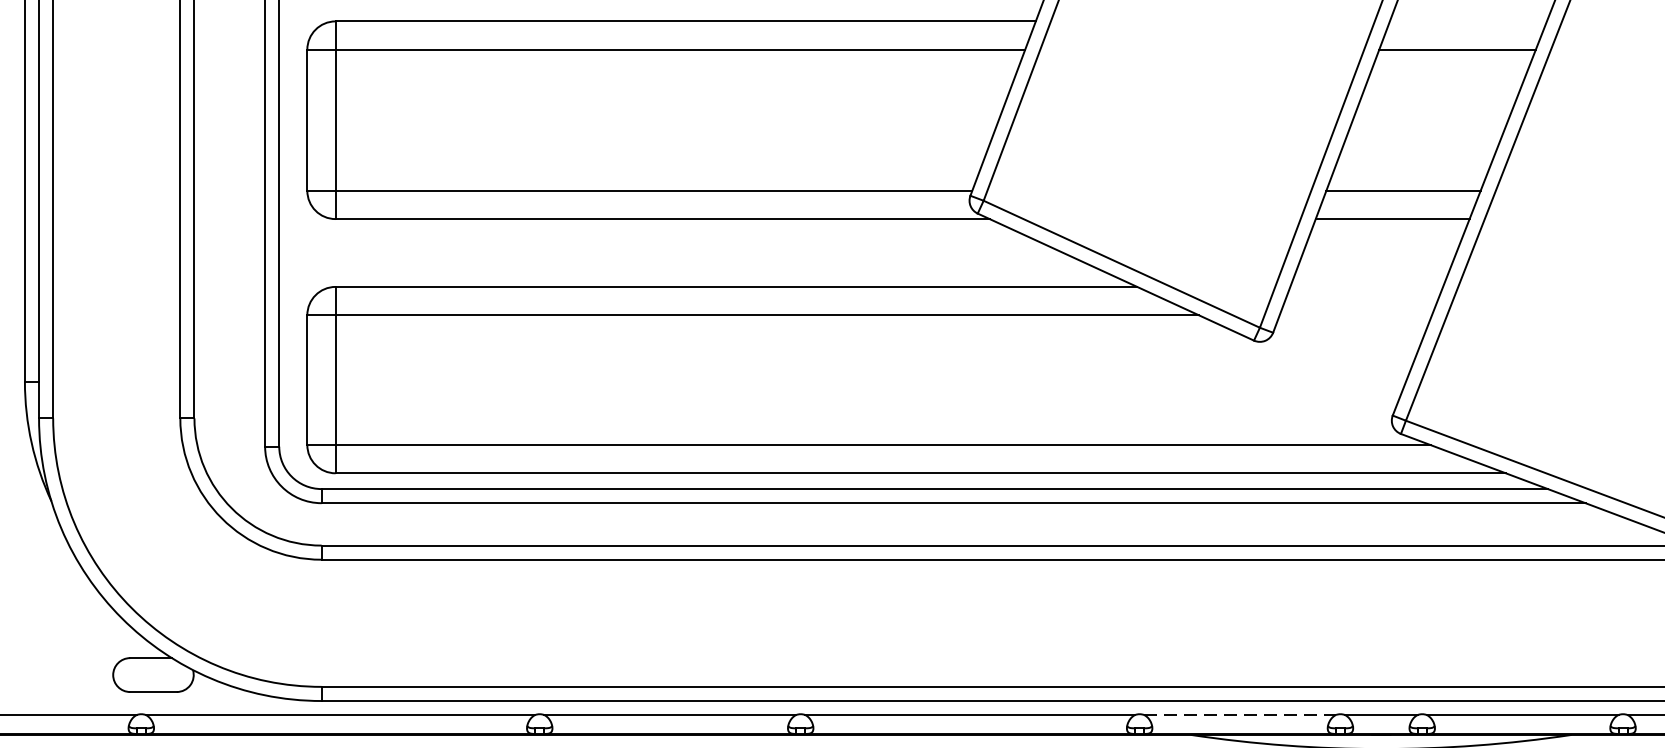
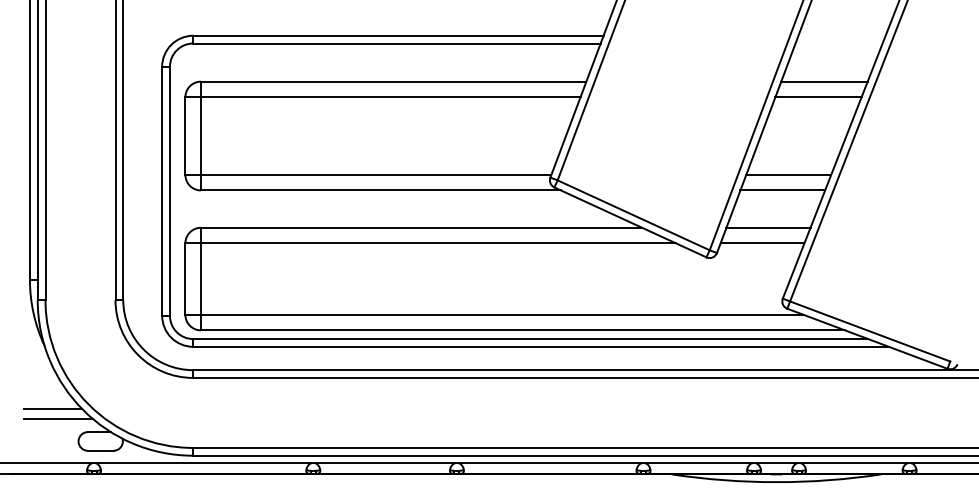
line: (1468, 21) -> (824, 81), added
line: (1366, 286) -> (768, 227), added
line: (1355, 315) -> (762, 243), added
line: (67, 617) -> (53, 409), added
line: (76, 635) -> (58, 419), added
line: (1239, 715) -> (698, 463), dashed -> solid

